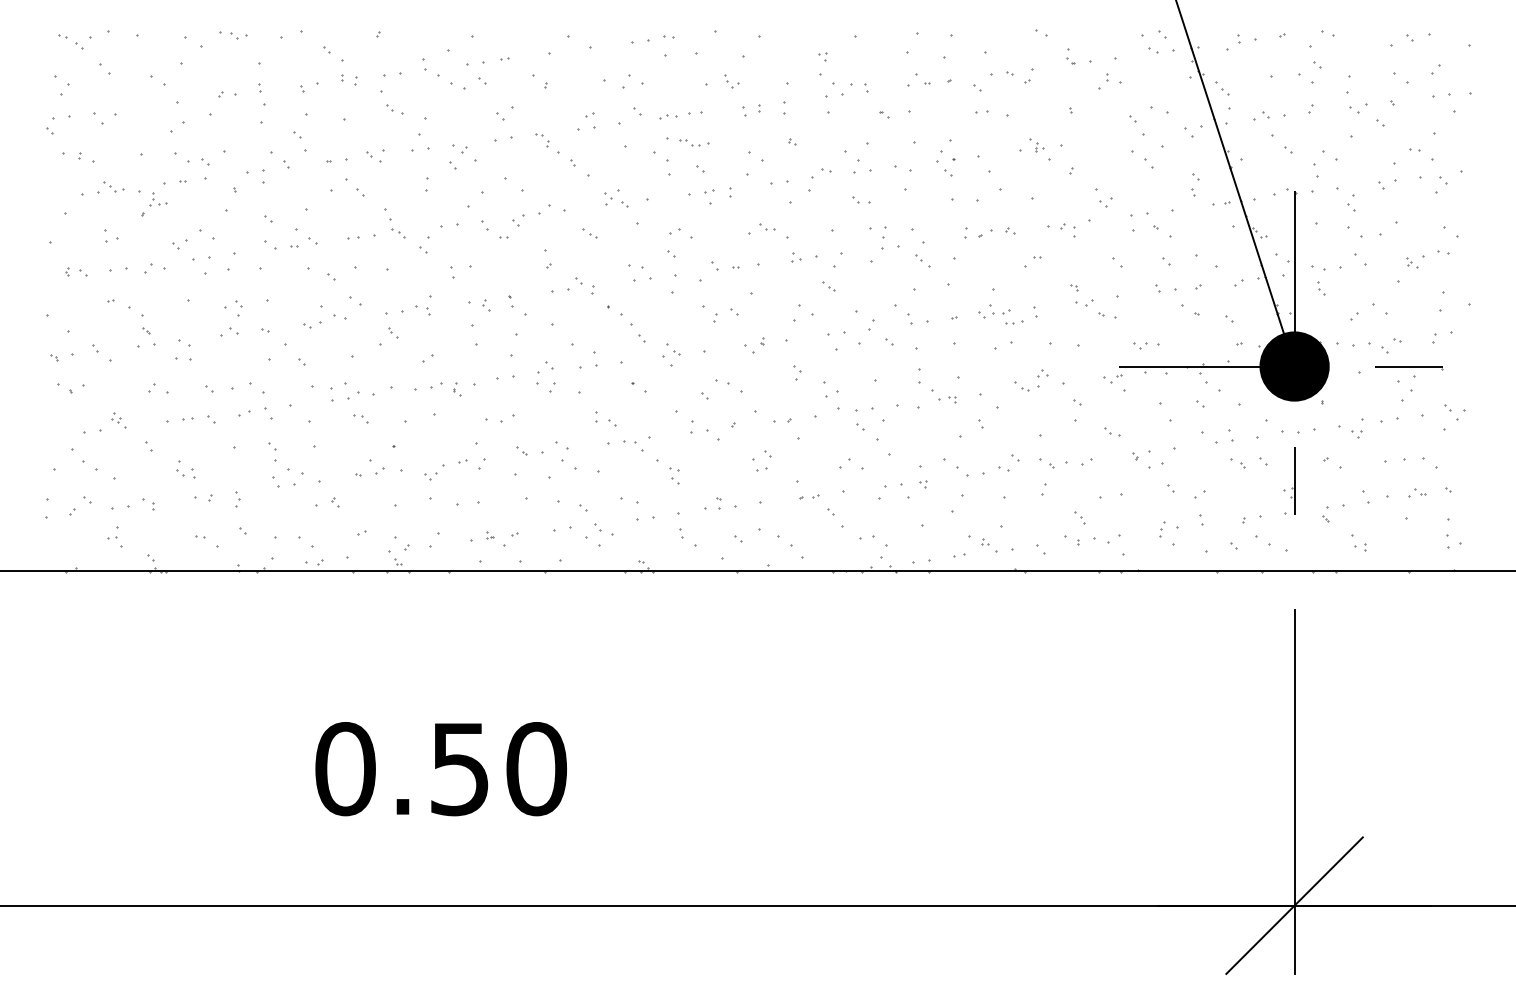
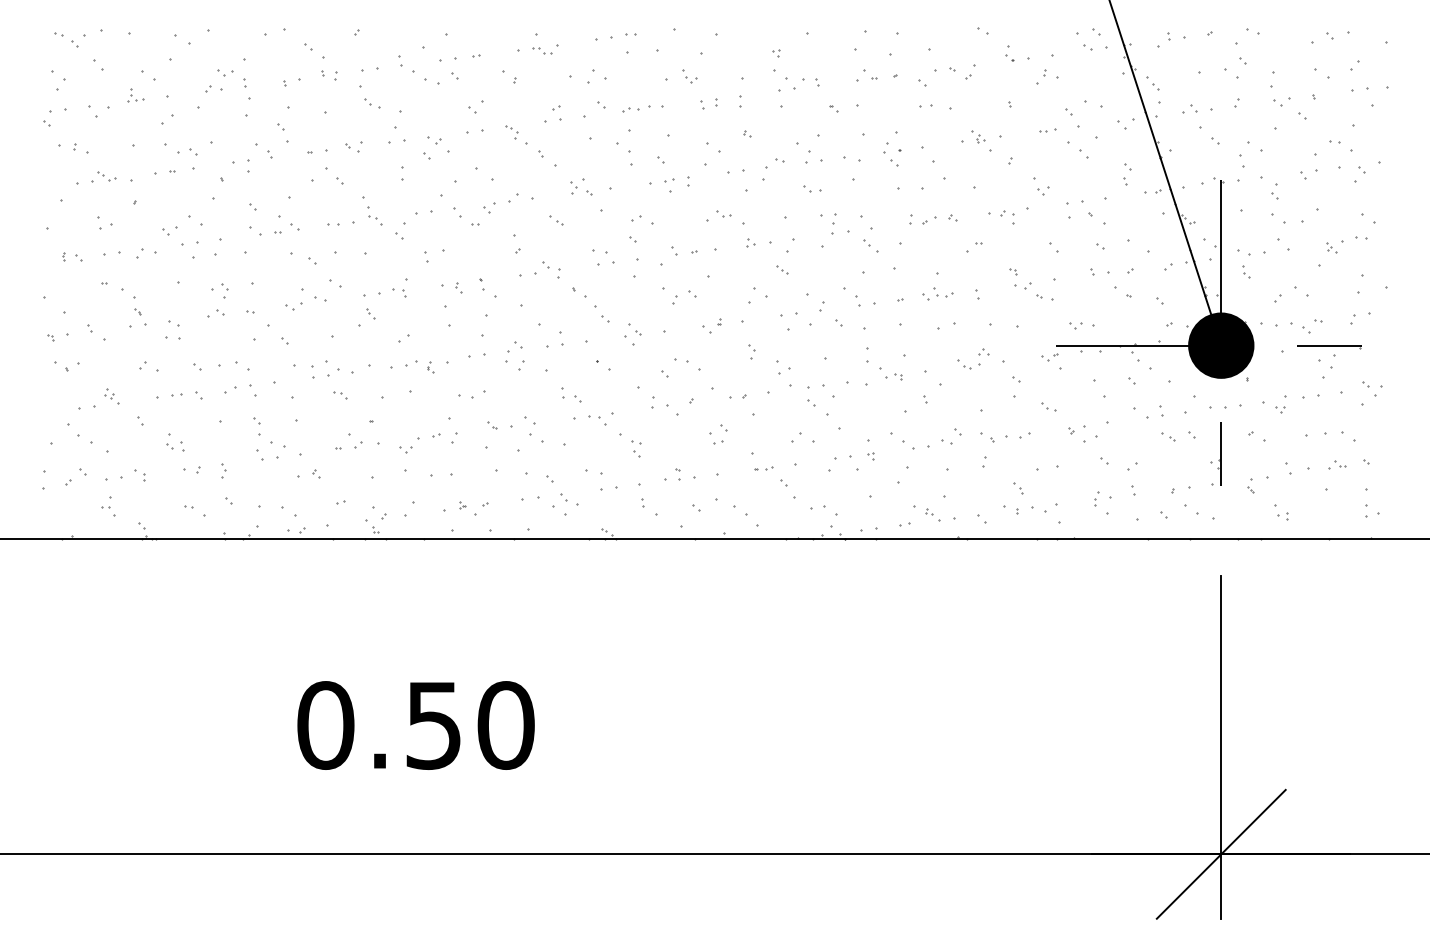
part: (238, 35) -> (224, 72), moved
part: (689, 142) -> (541, 50), moved
part: (158, 199) -> (136, 95), moved
part: (1014, 322) -> (1047, 130), moved

